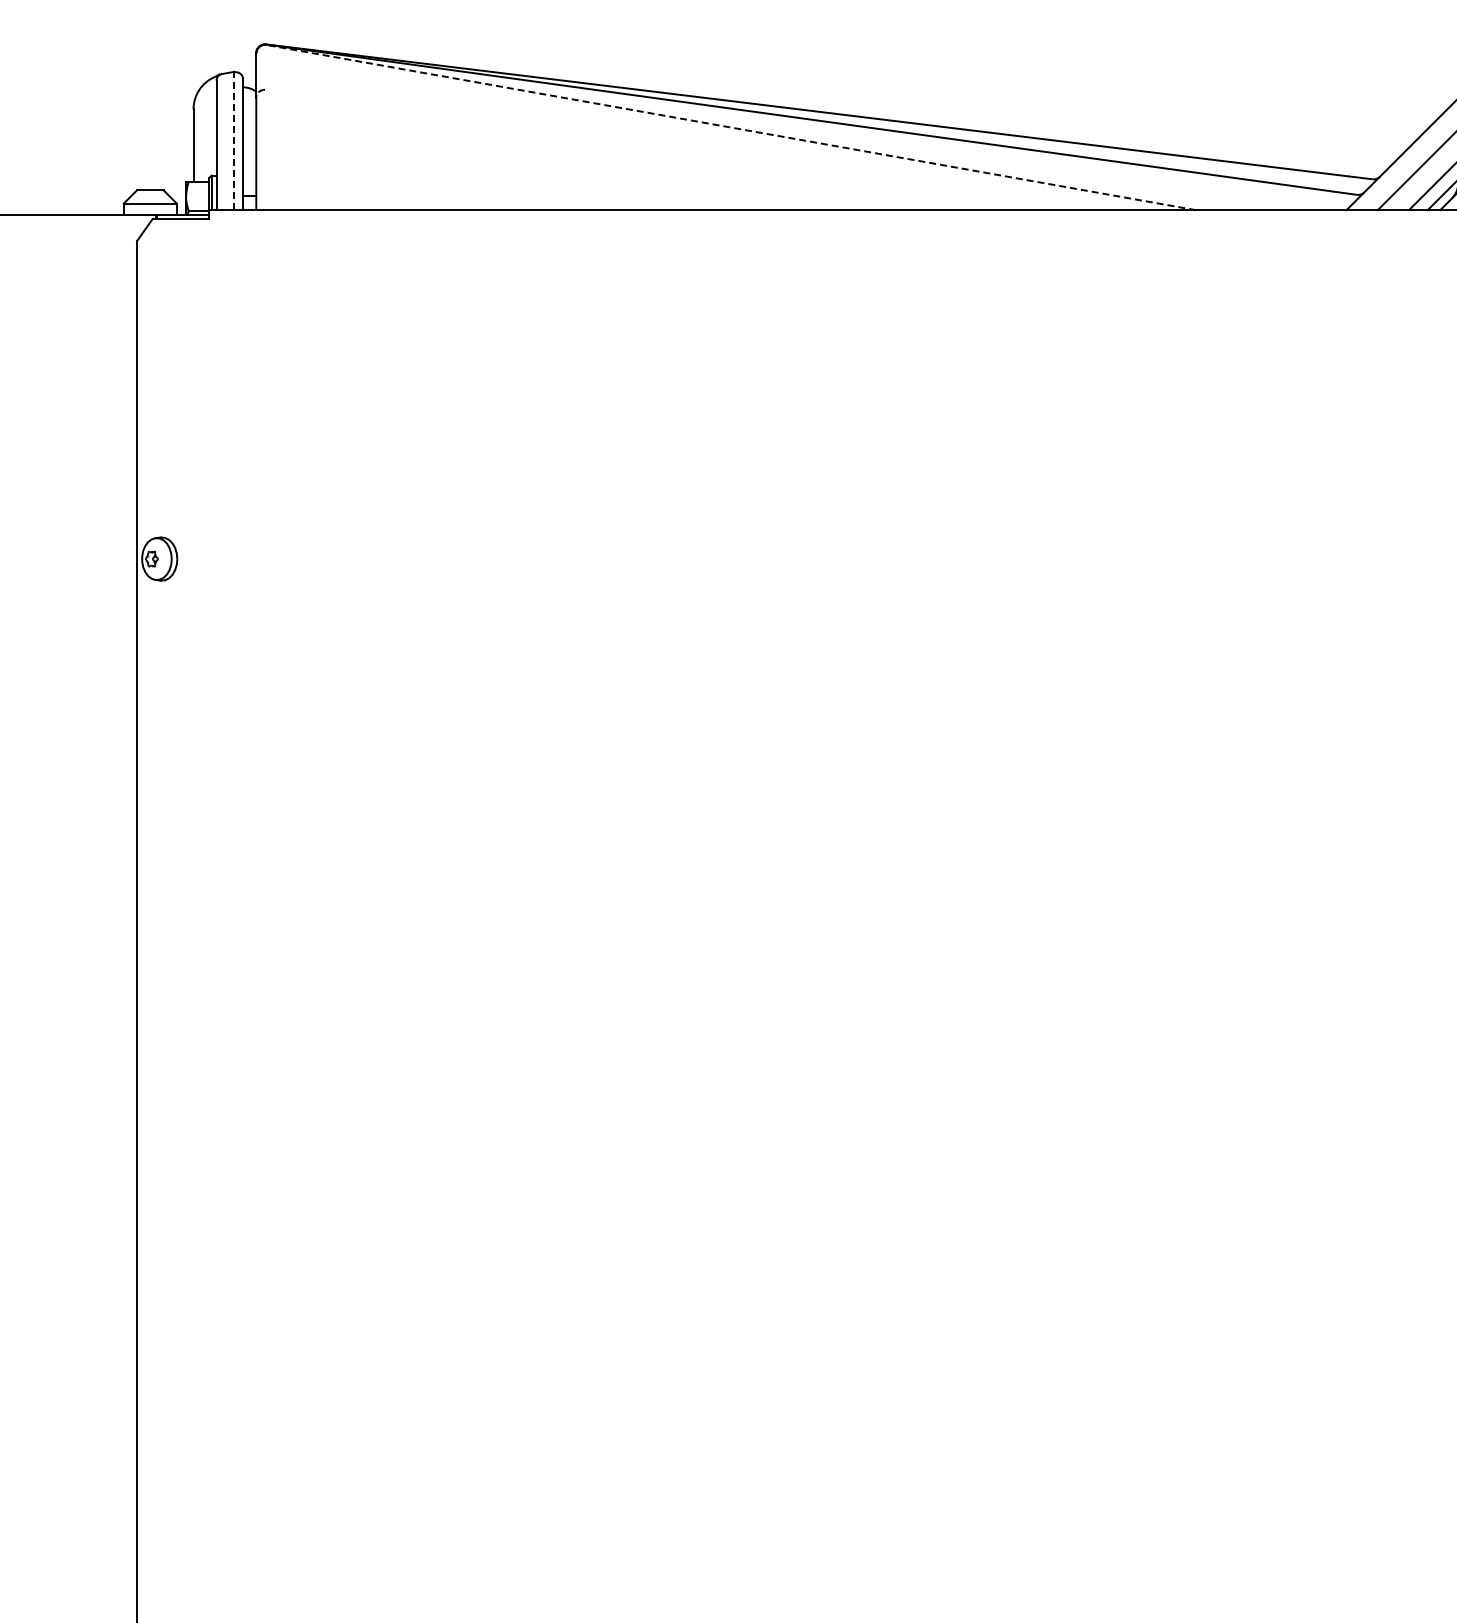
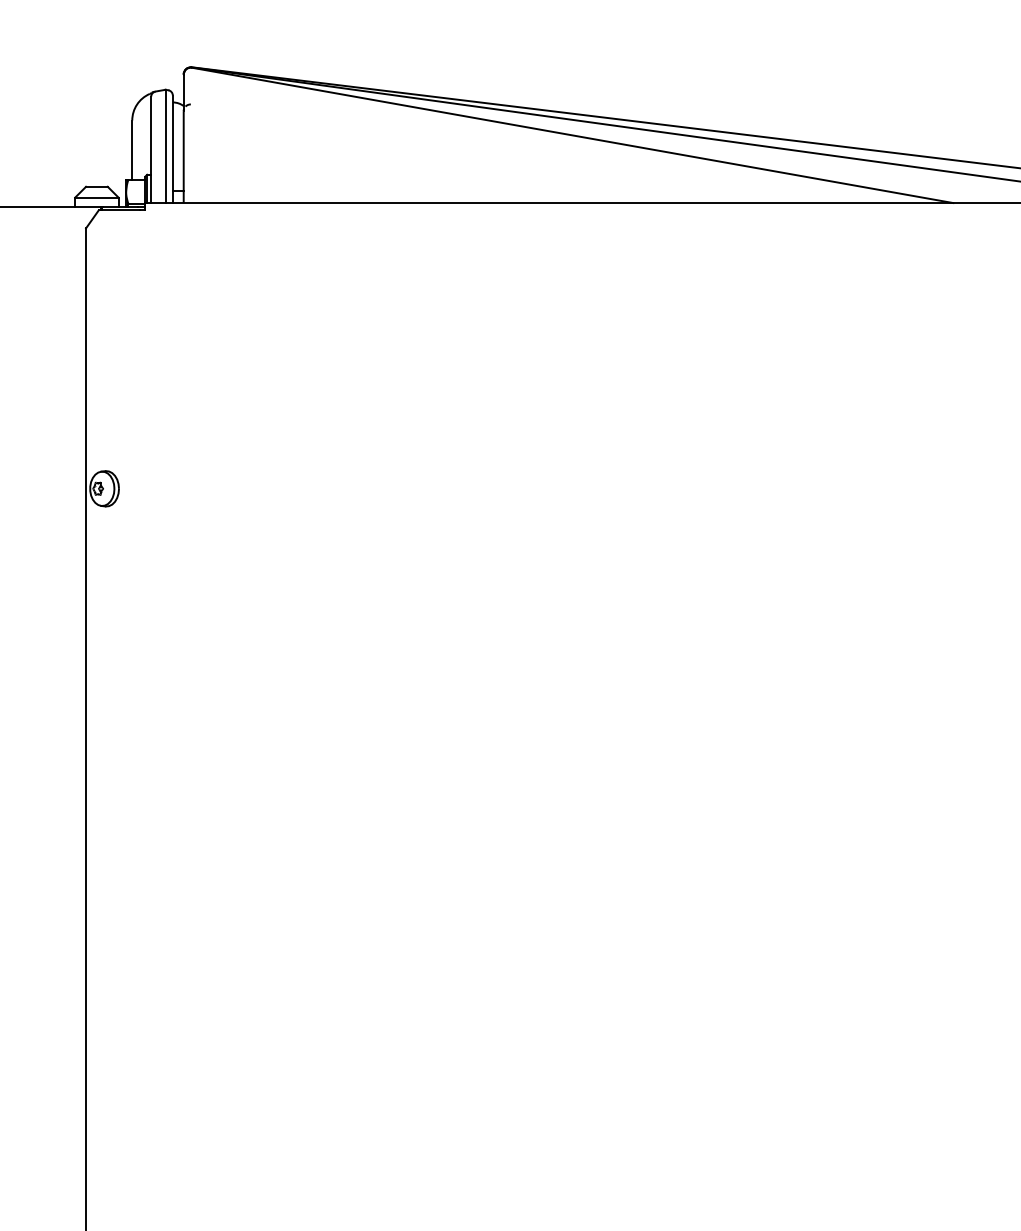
line: (731, 127) -> (572, 135), dashed -> solid
line: (234, 140) -> (165, 145), dashed -> solid

